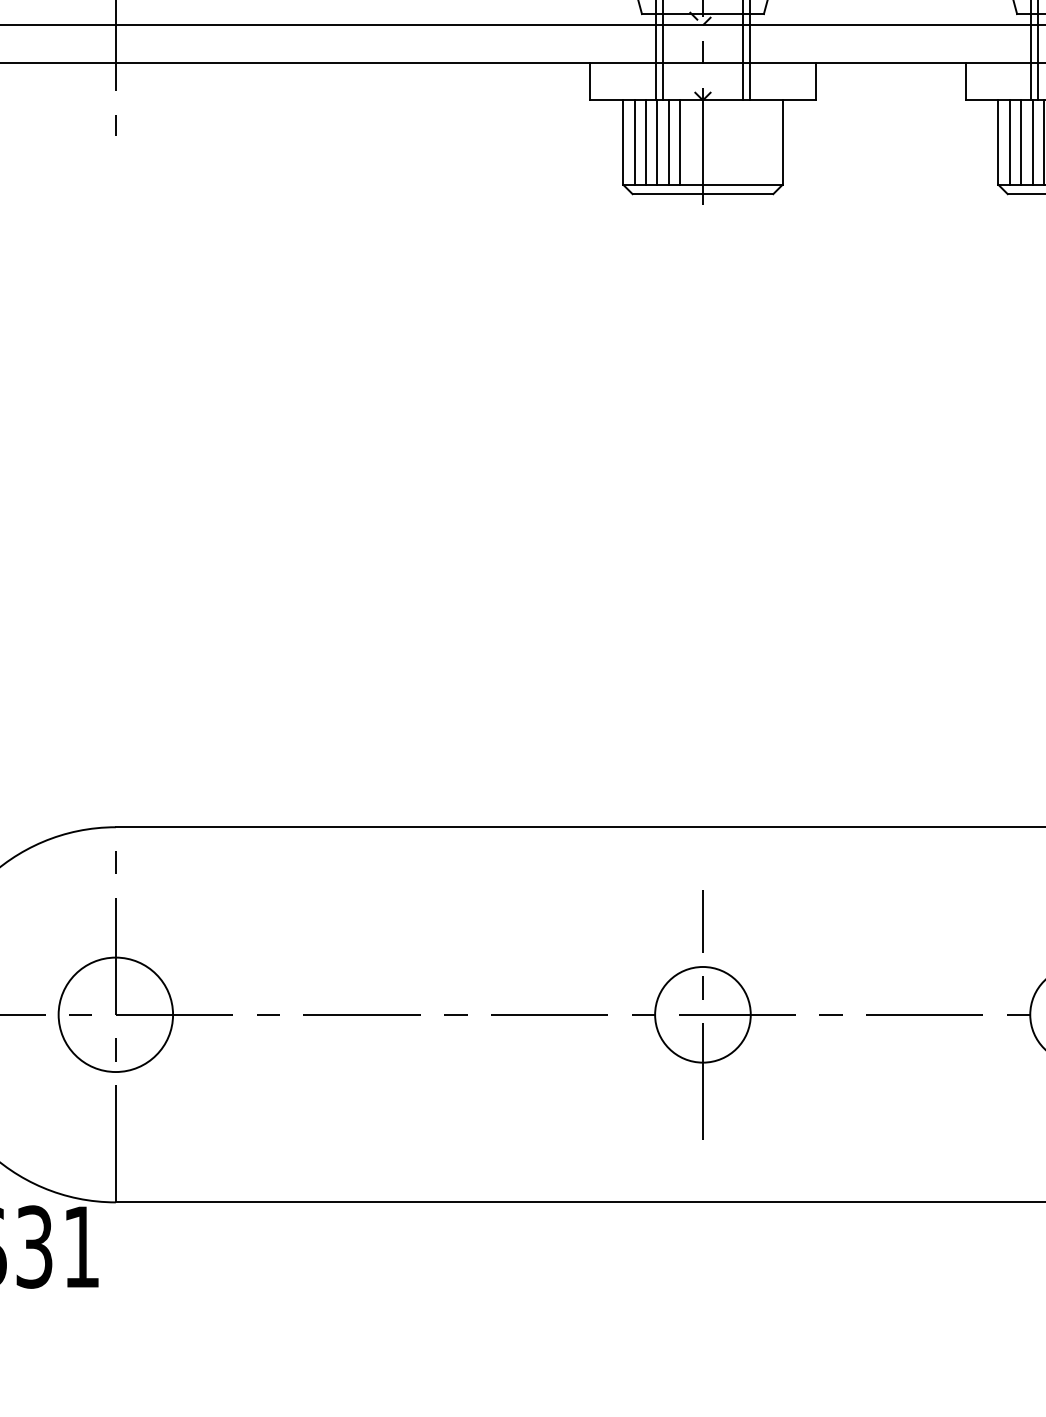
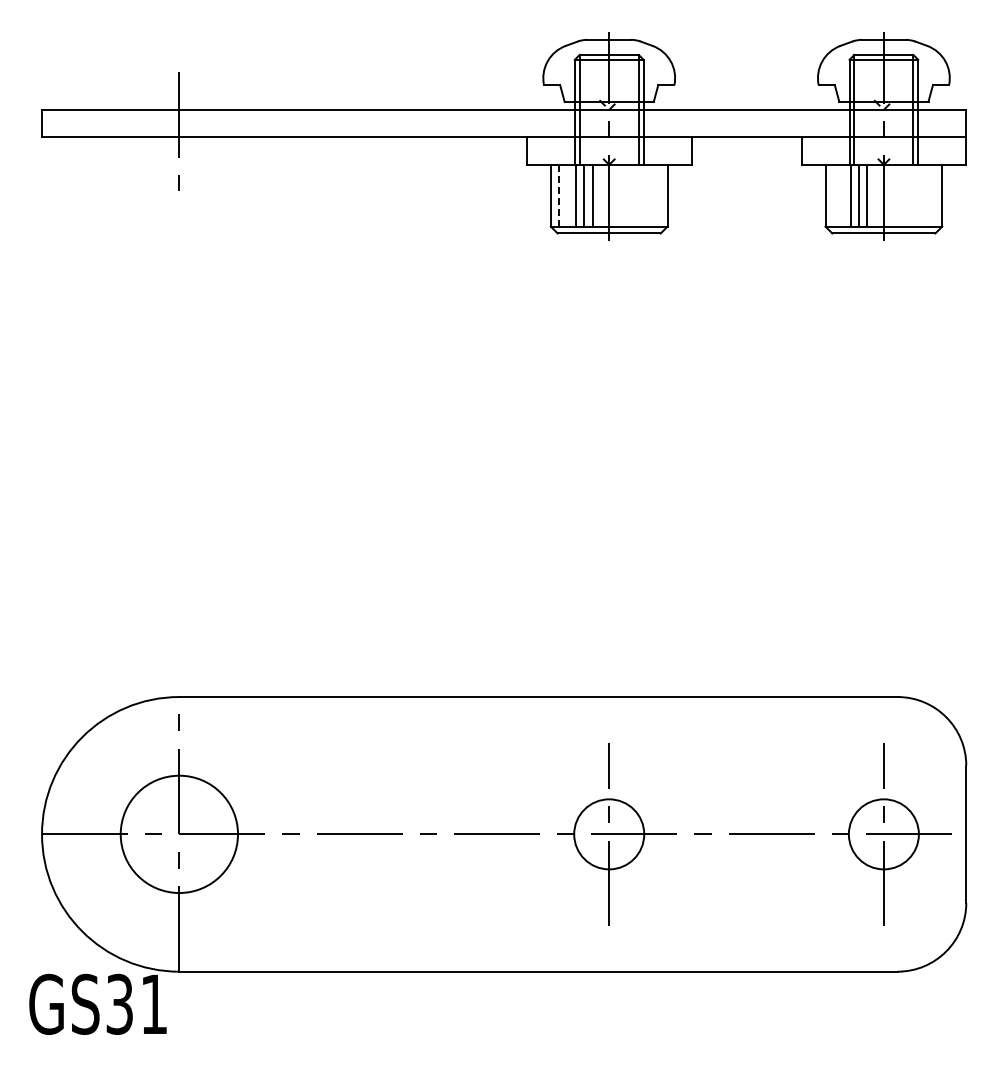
line: (635, 142) -> (559, 195), solid -> dashed
line: (645, 142) -> (567, 195), removed
line: (1009, 142) -> (833, 195), removed
line: (1021, 142) -> (842, 195), removed
circle: (116, 1014) -> (179, 834), size x1.4

